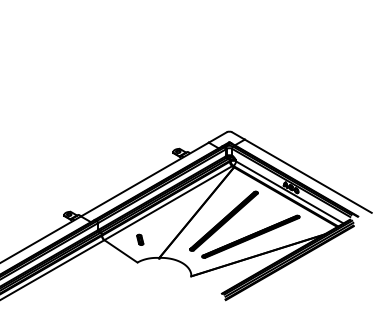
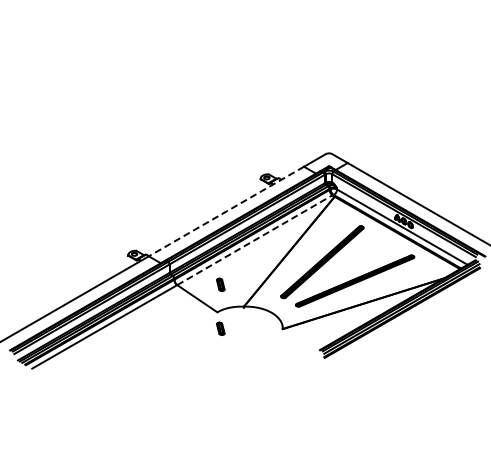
line: (144, 179) -> (226, 211), solid -> dashed
line: (168, 203) -> (254, 240), solid -> dashed
part: (140, 275) -> (220, 328), added

